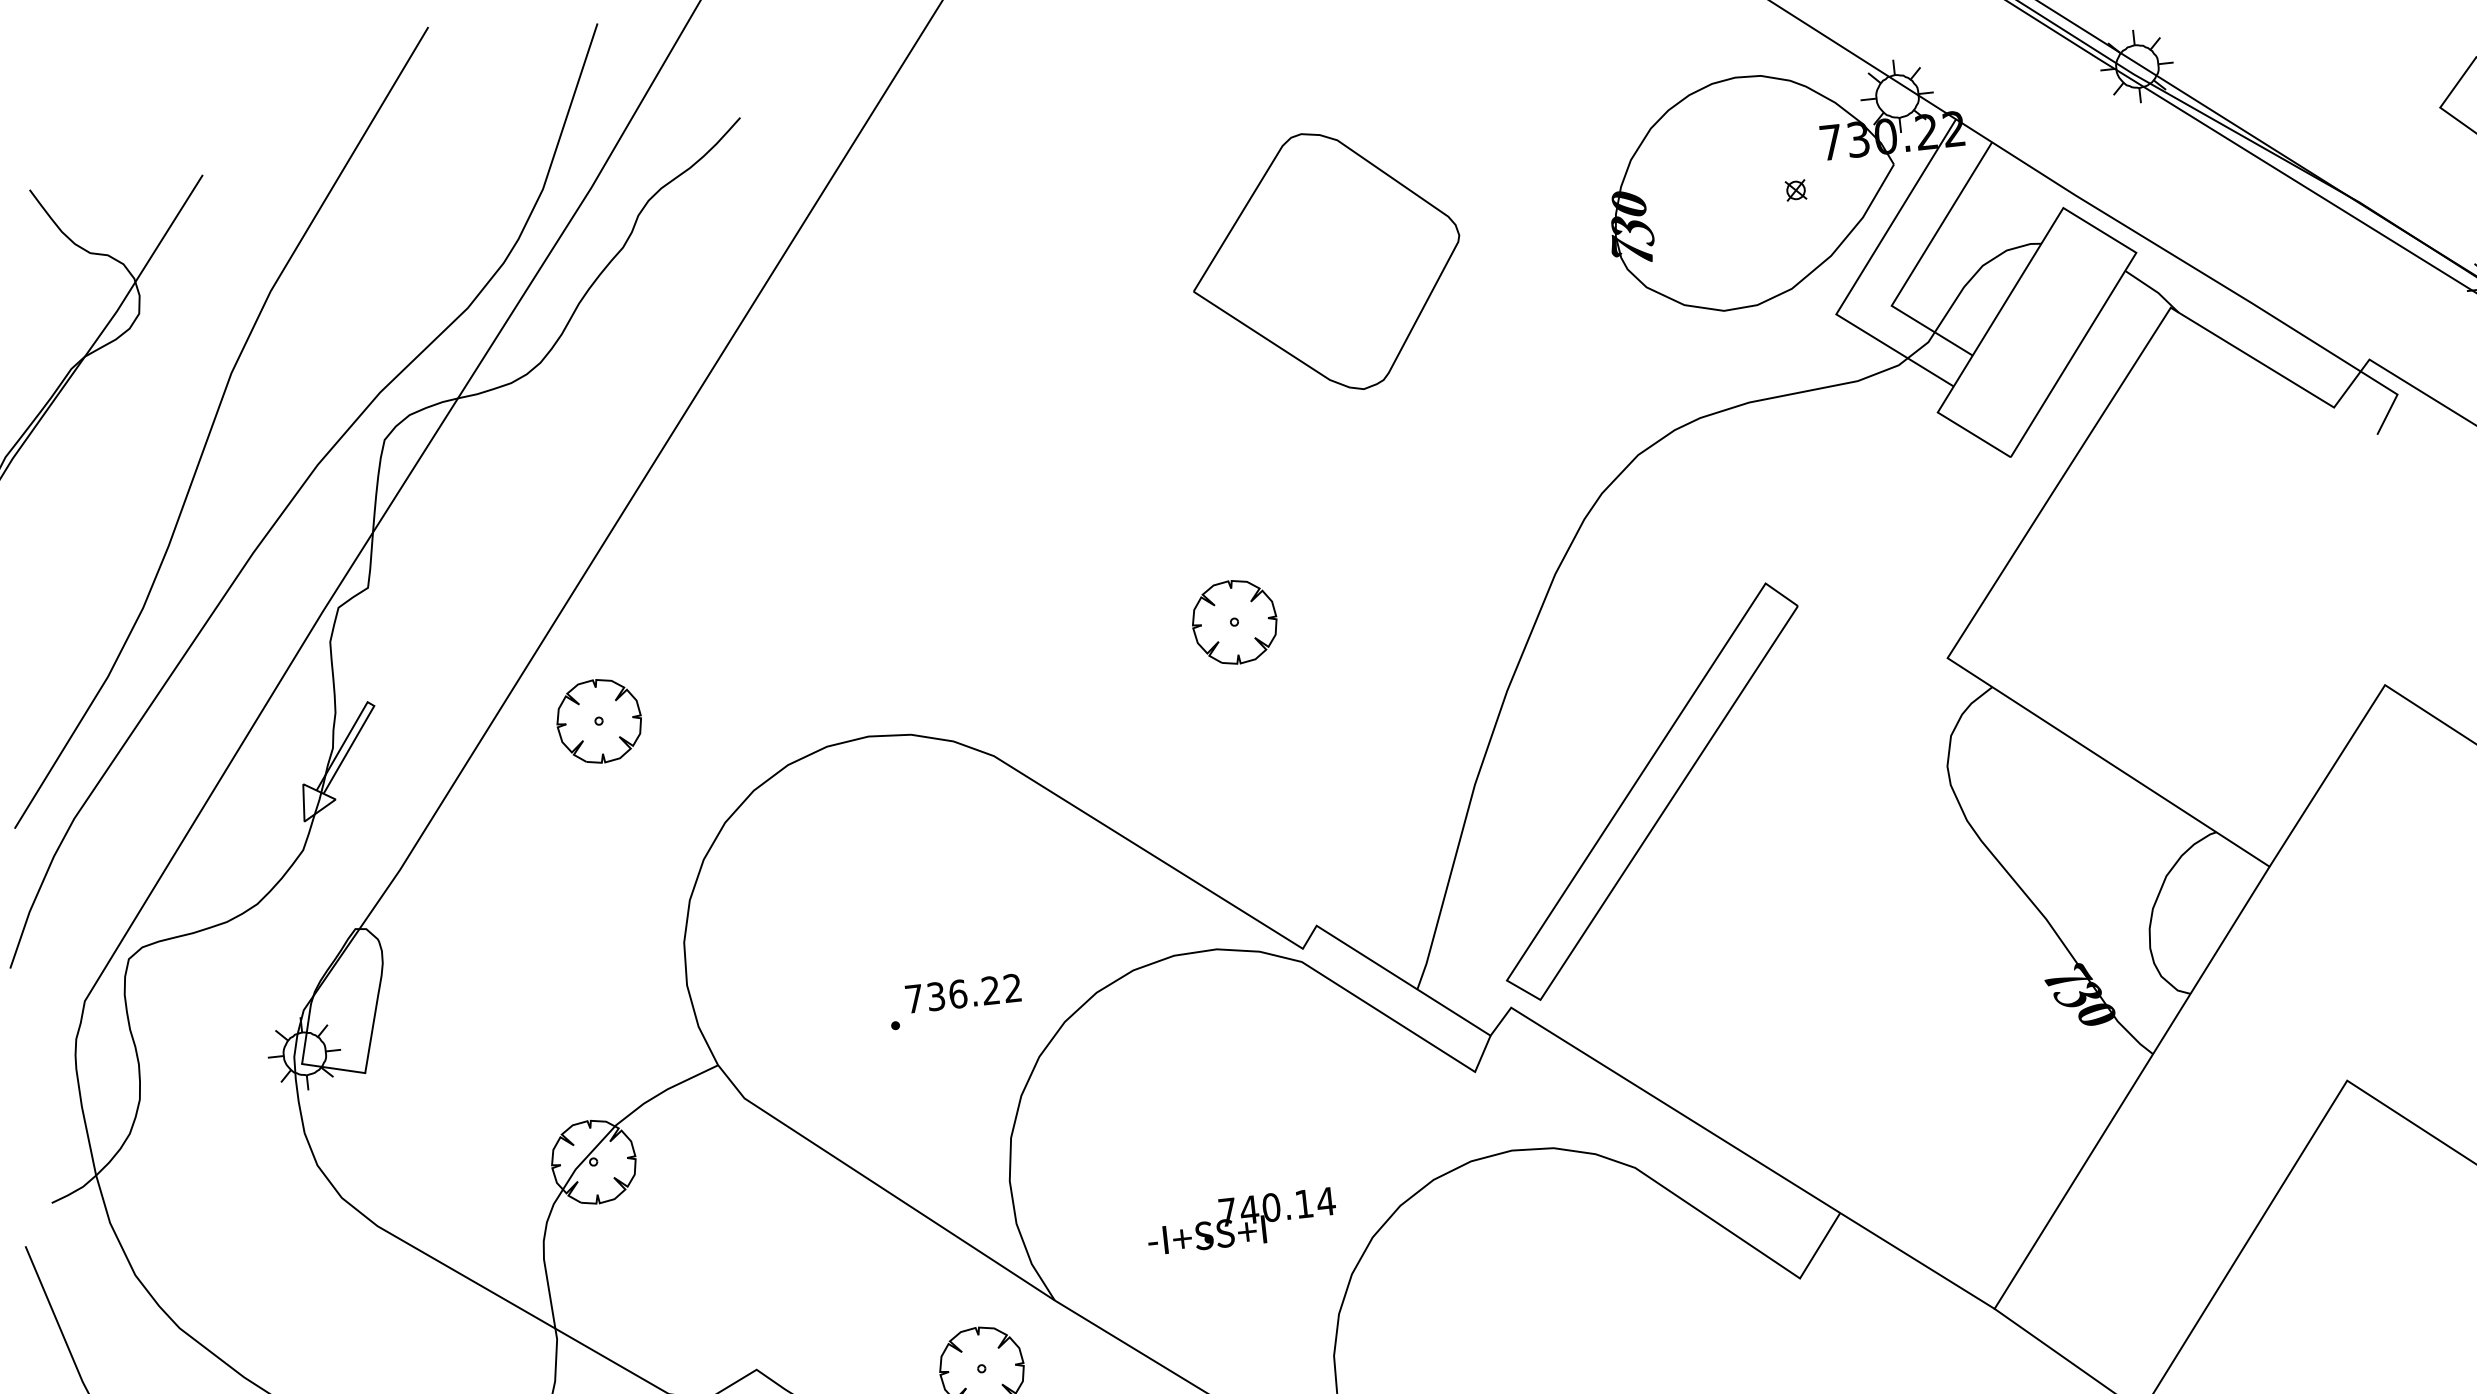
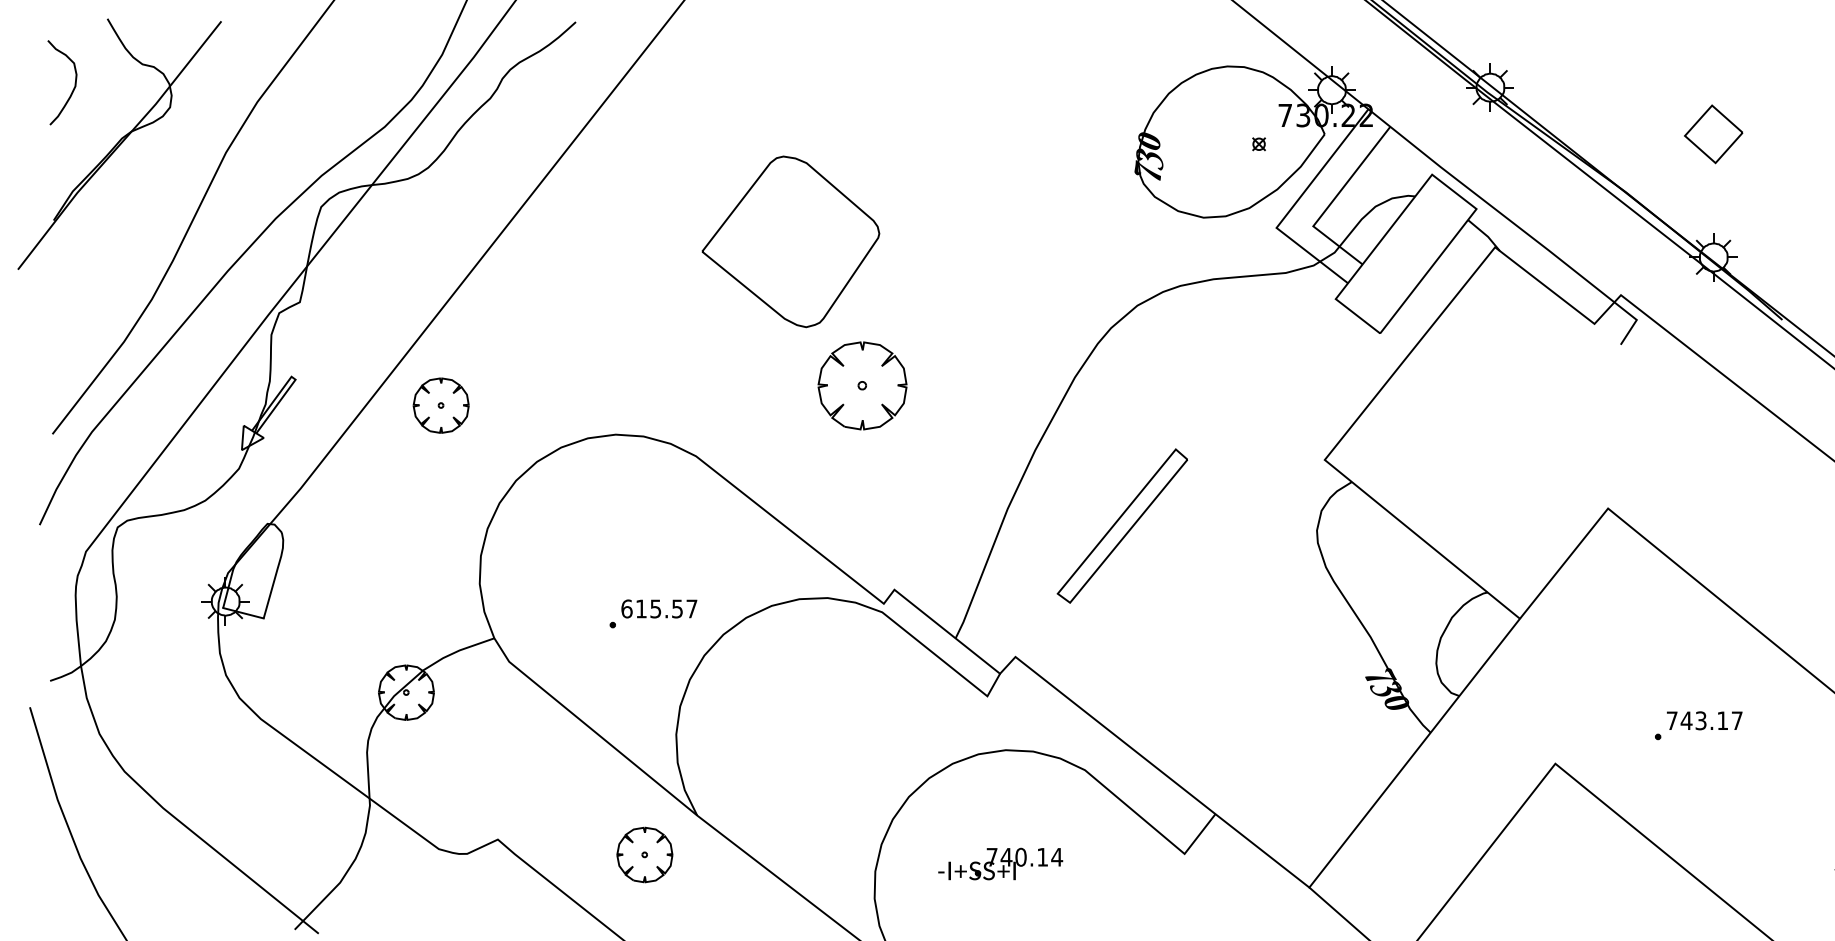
part: (1325, 261) -> (790, 241), moved
part: (1234, 622) -> (862, 386), size x1.6
part: (1651, 790) -> (1122, 525), size x0.6
text: (963, 992) -> (659, 608), 736.22 -> 615.57
part: (1241, 1220) -> (1000, 863), moved

